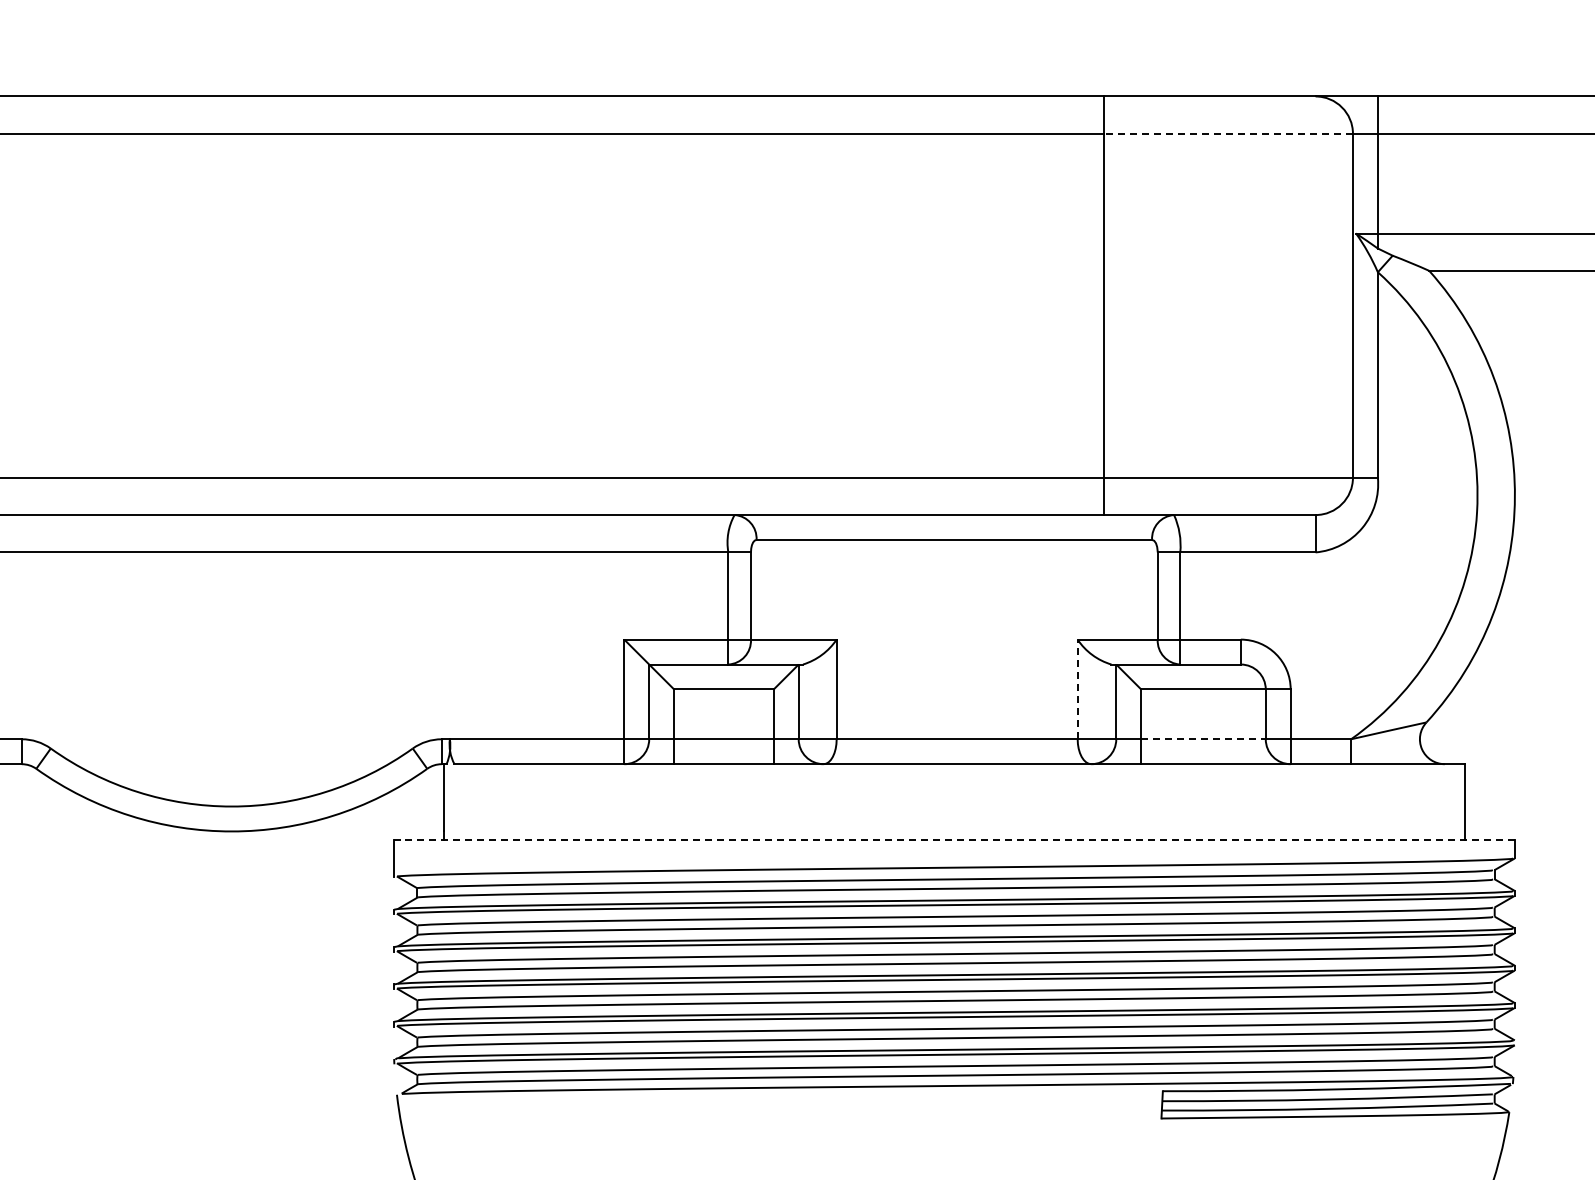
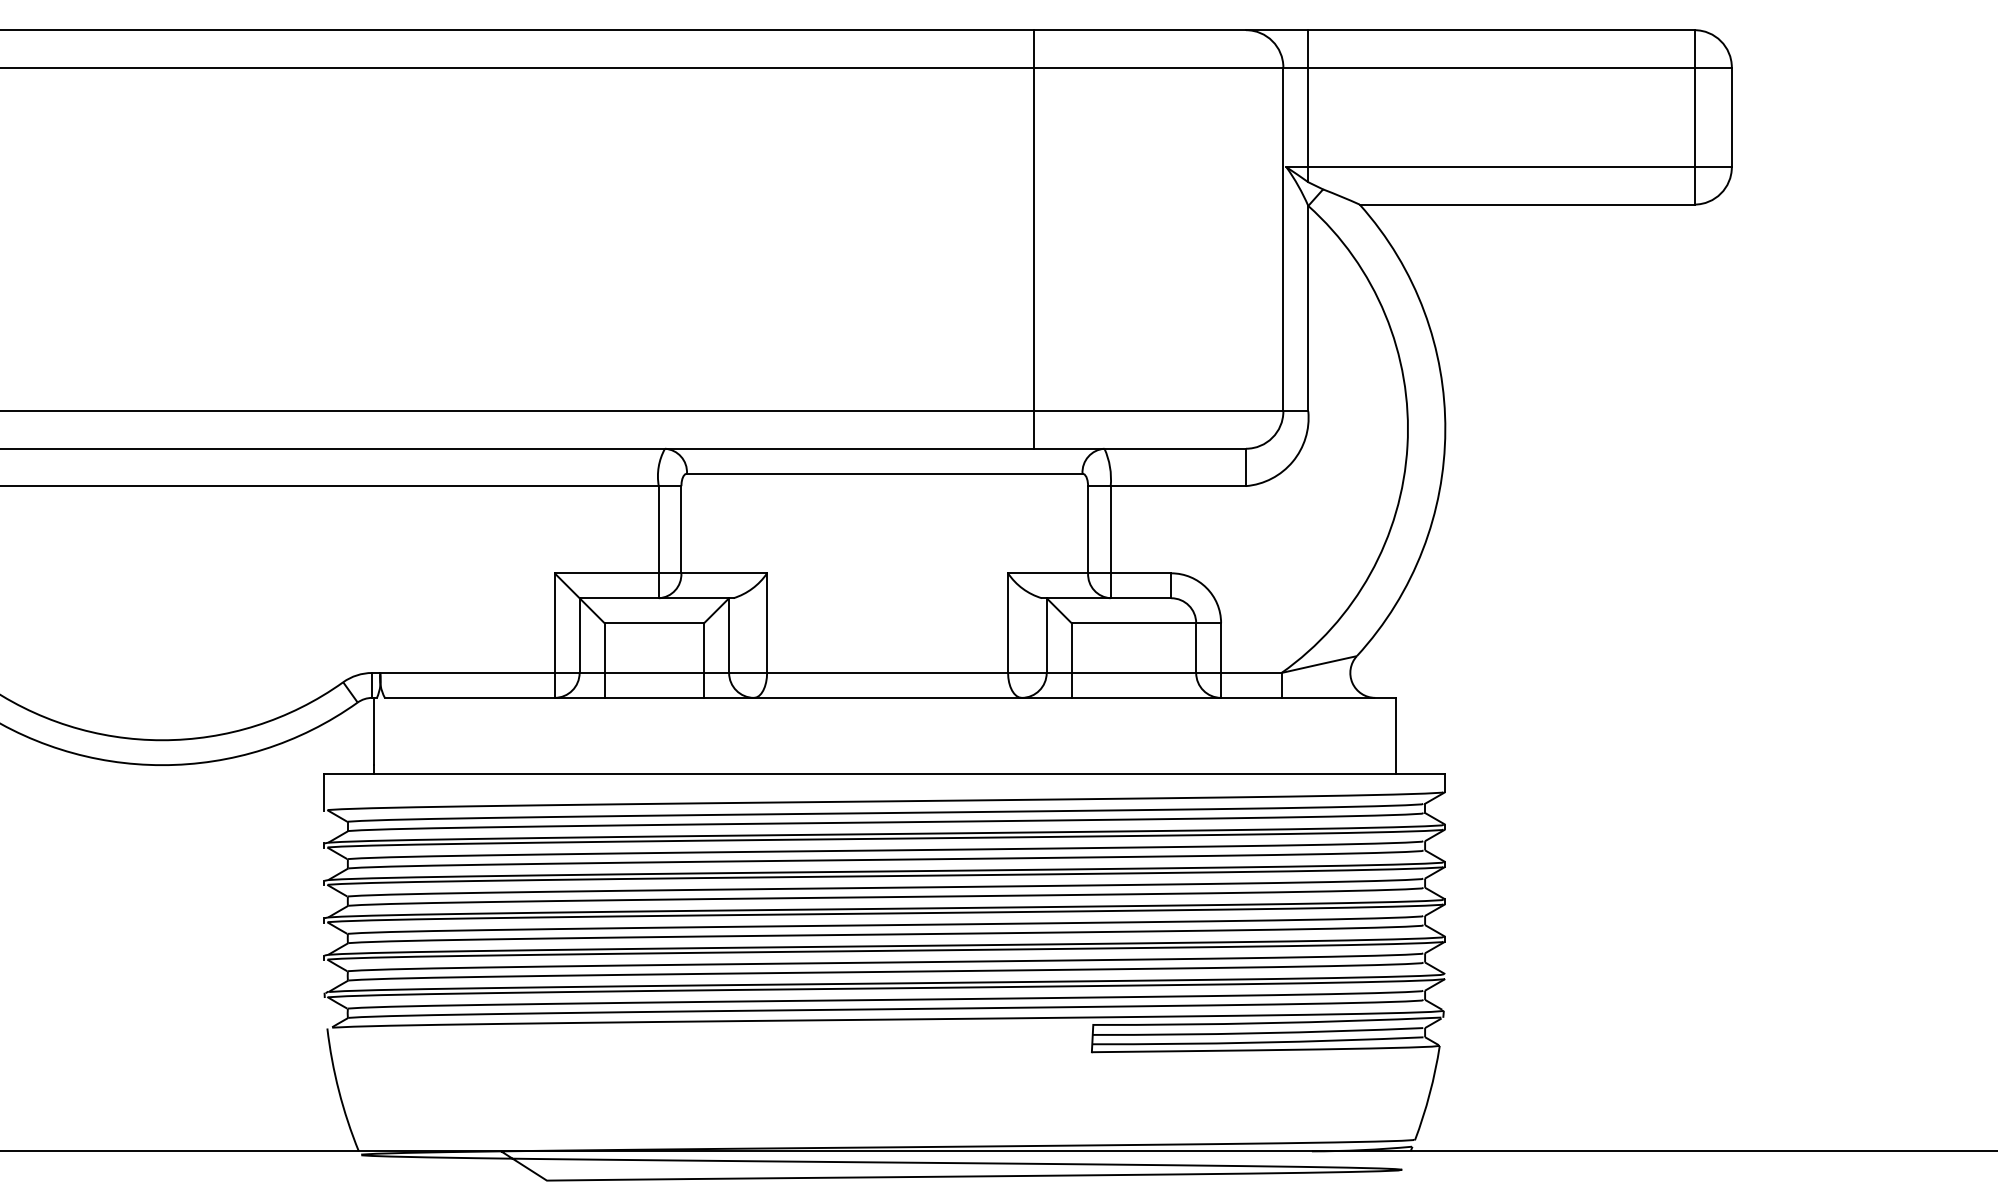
line: (1228, 133) -> (1158, 67), dashed -> solid
line: (1078, 689) -> (1008, 623), dashed -> solid
line: (1204, 738) -> (1134, 672), dashed -> solid
line: (954, 840) -> (884, 774), dashed -> solid

